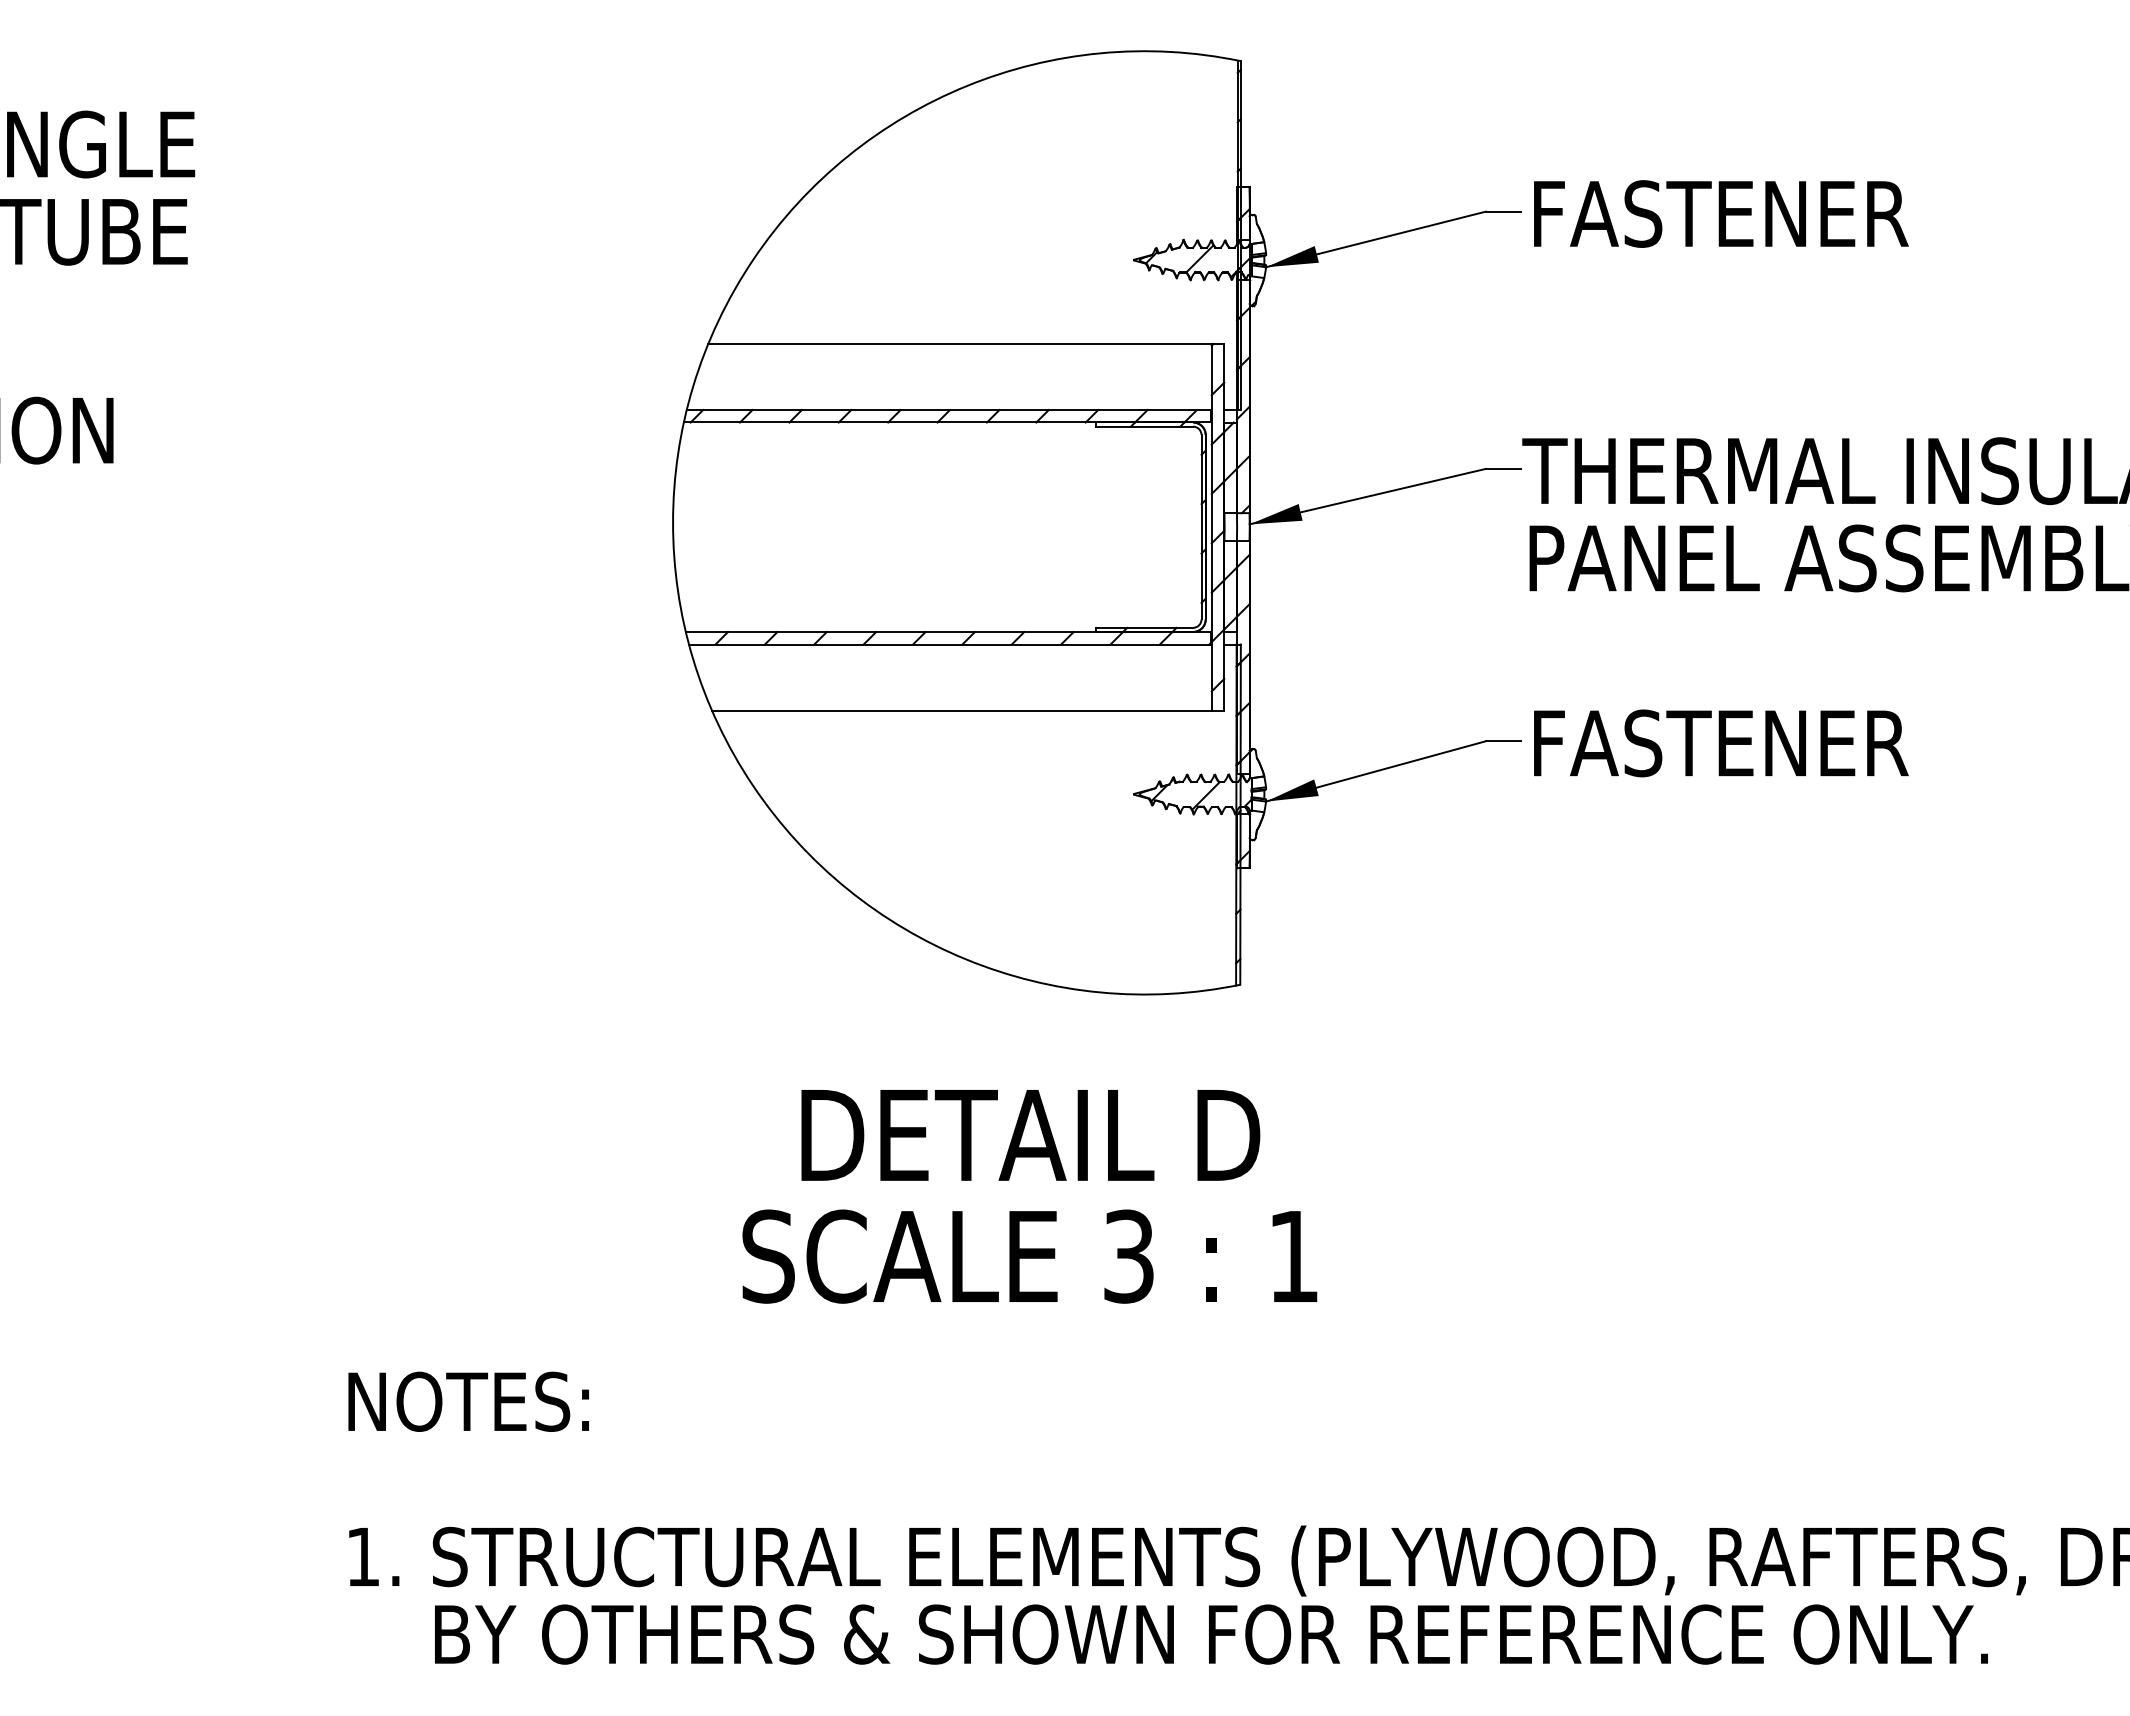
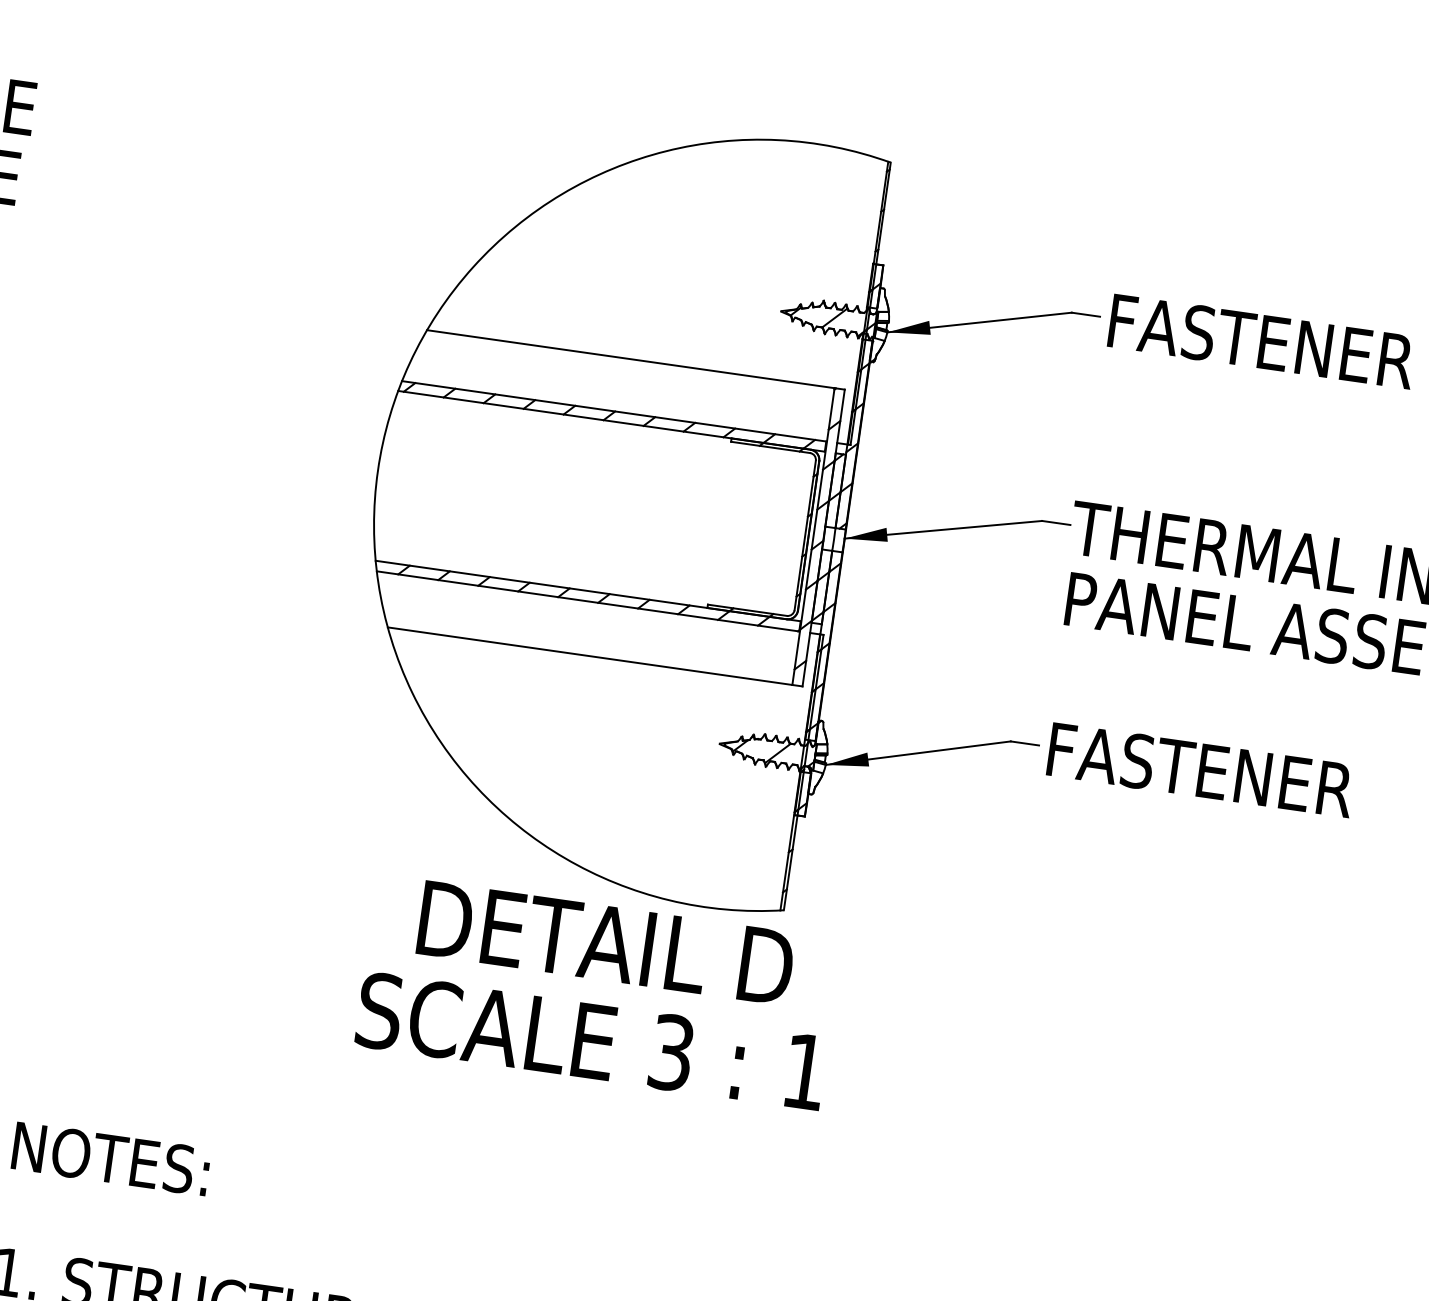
text: (1029, 1196) -> (598, 992), moved

